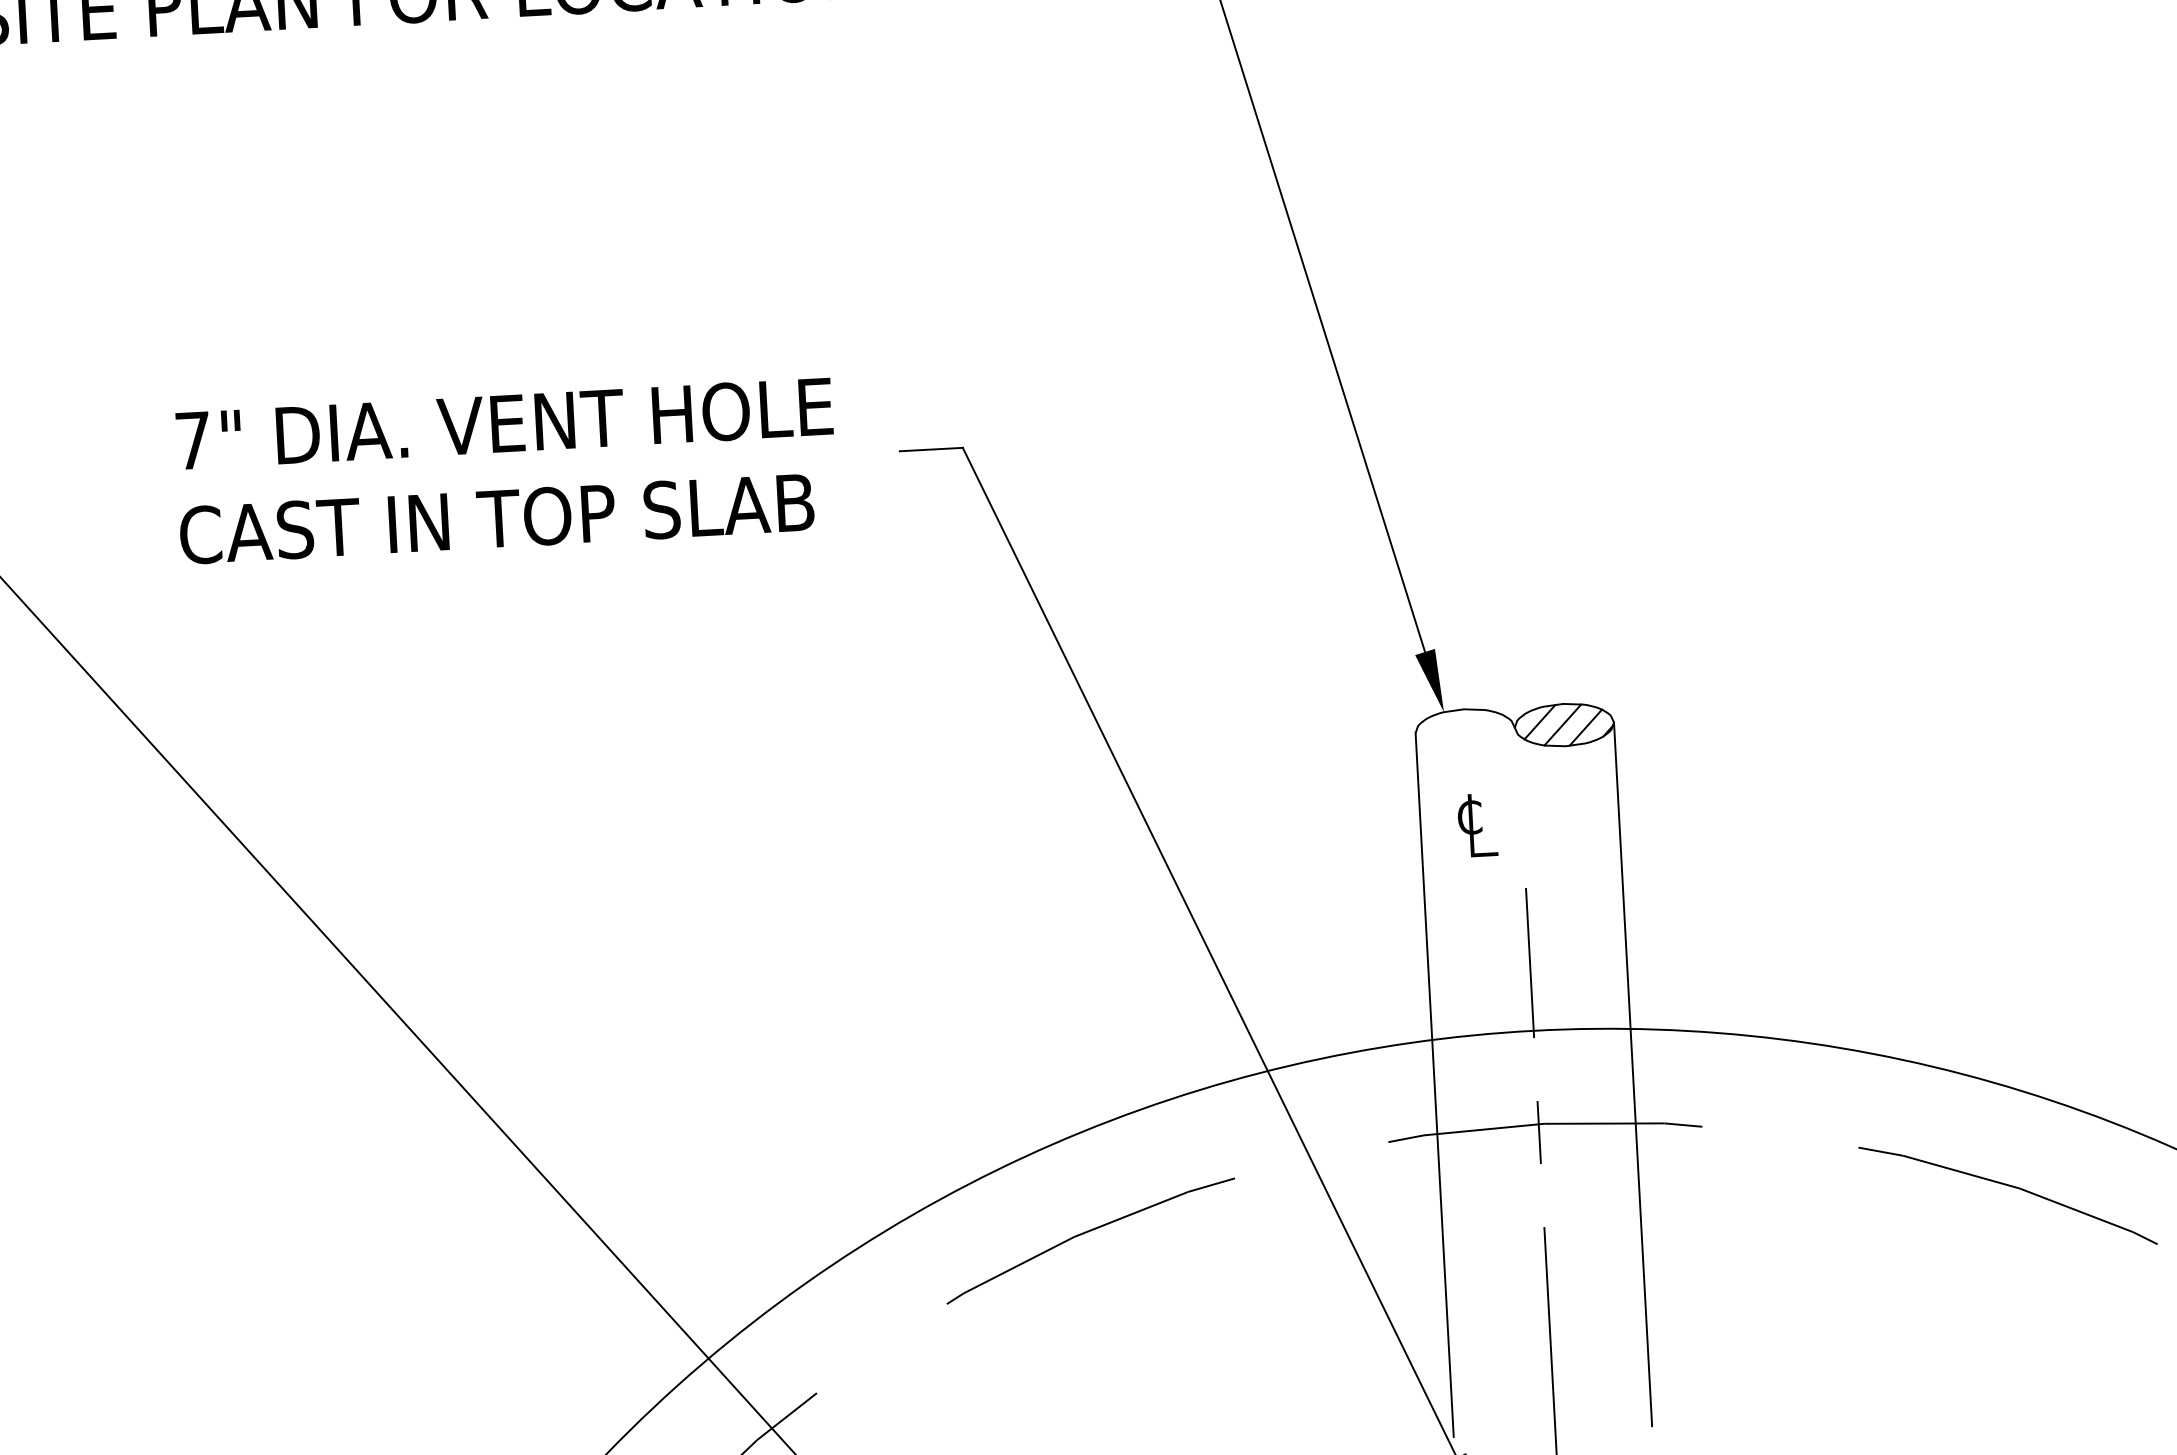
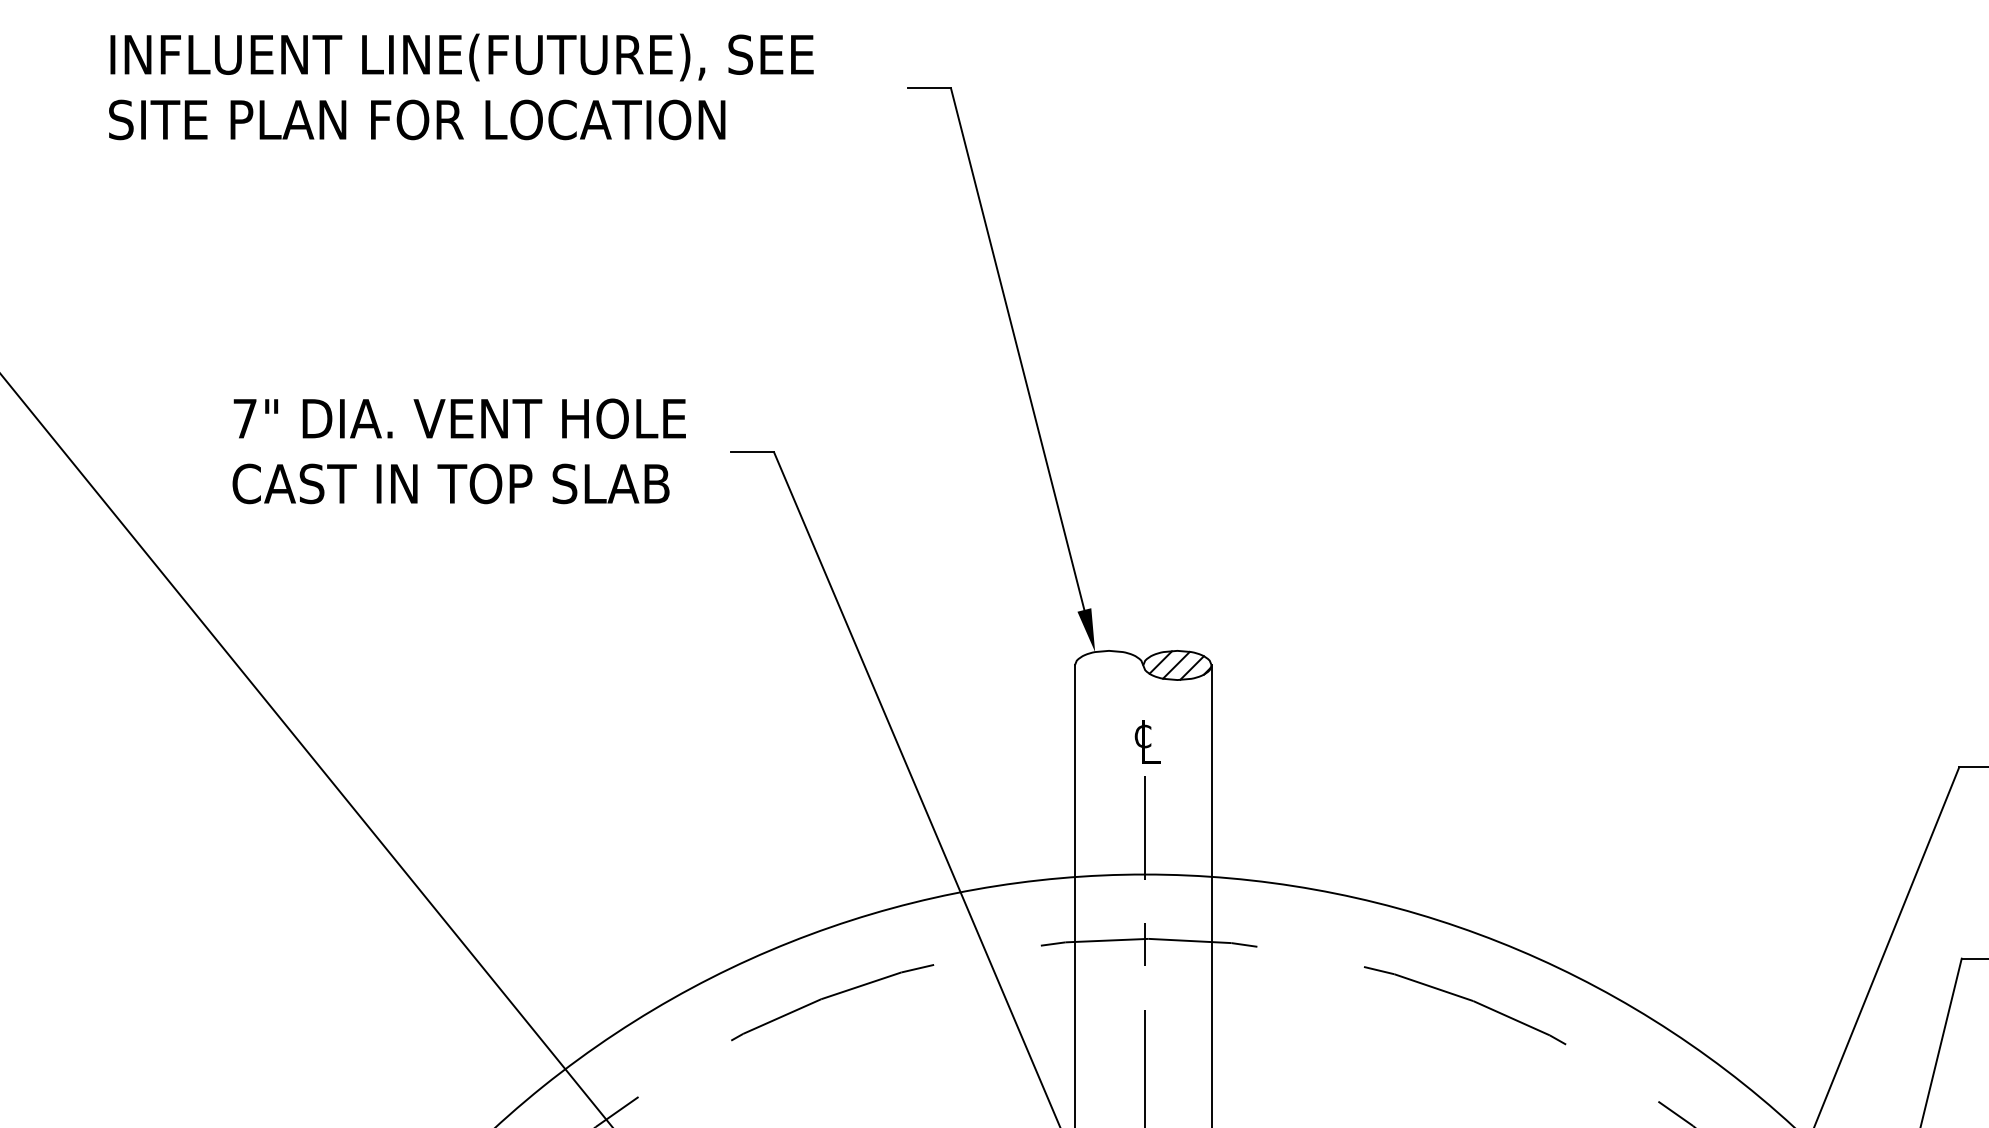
text: (1476, 824) -> (1147, 741), moved

